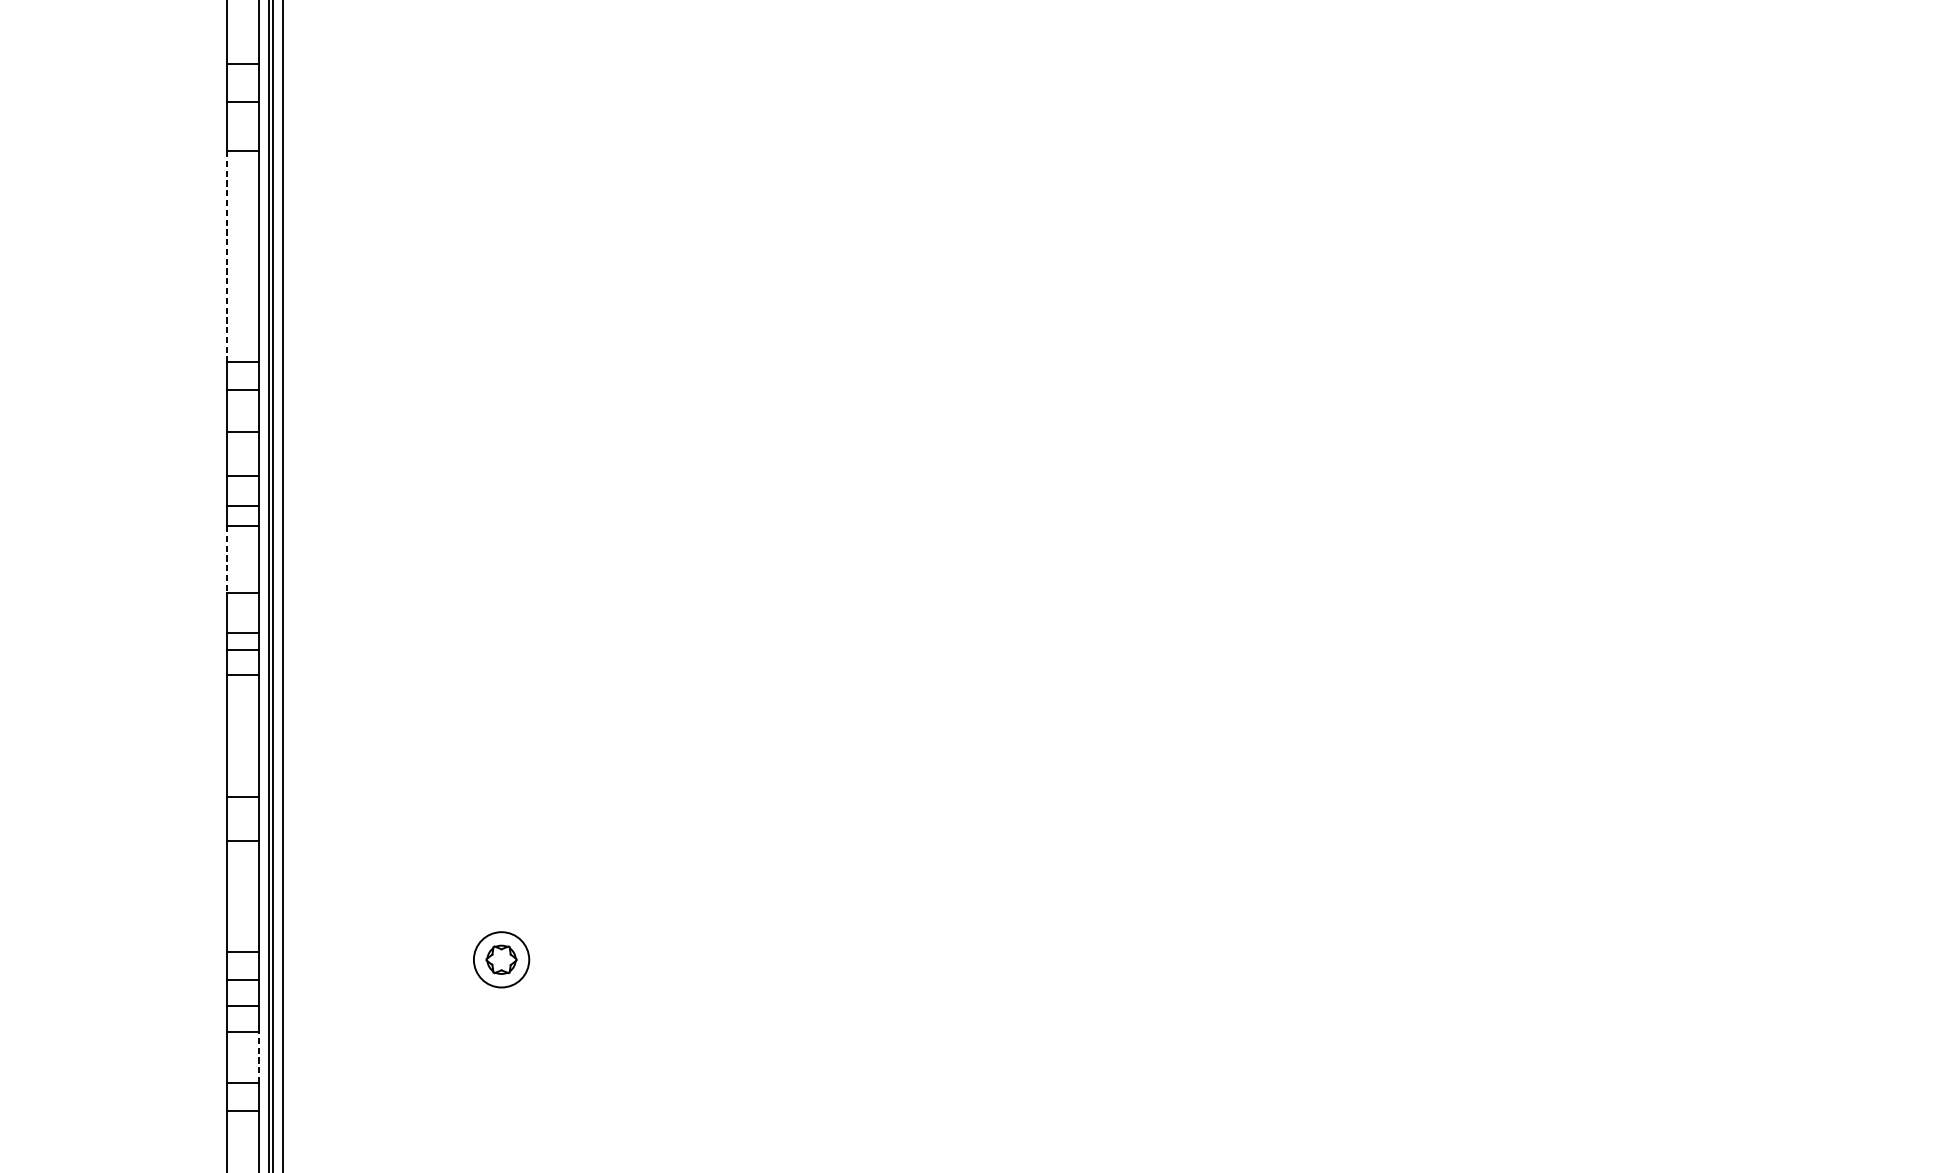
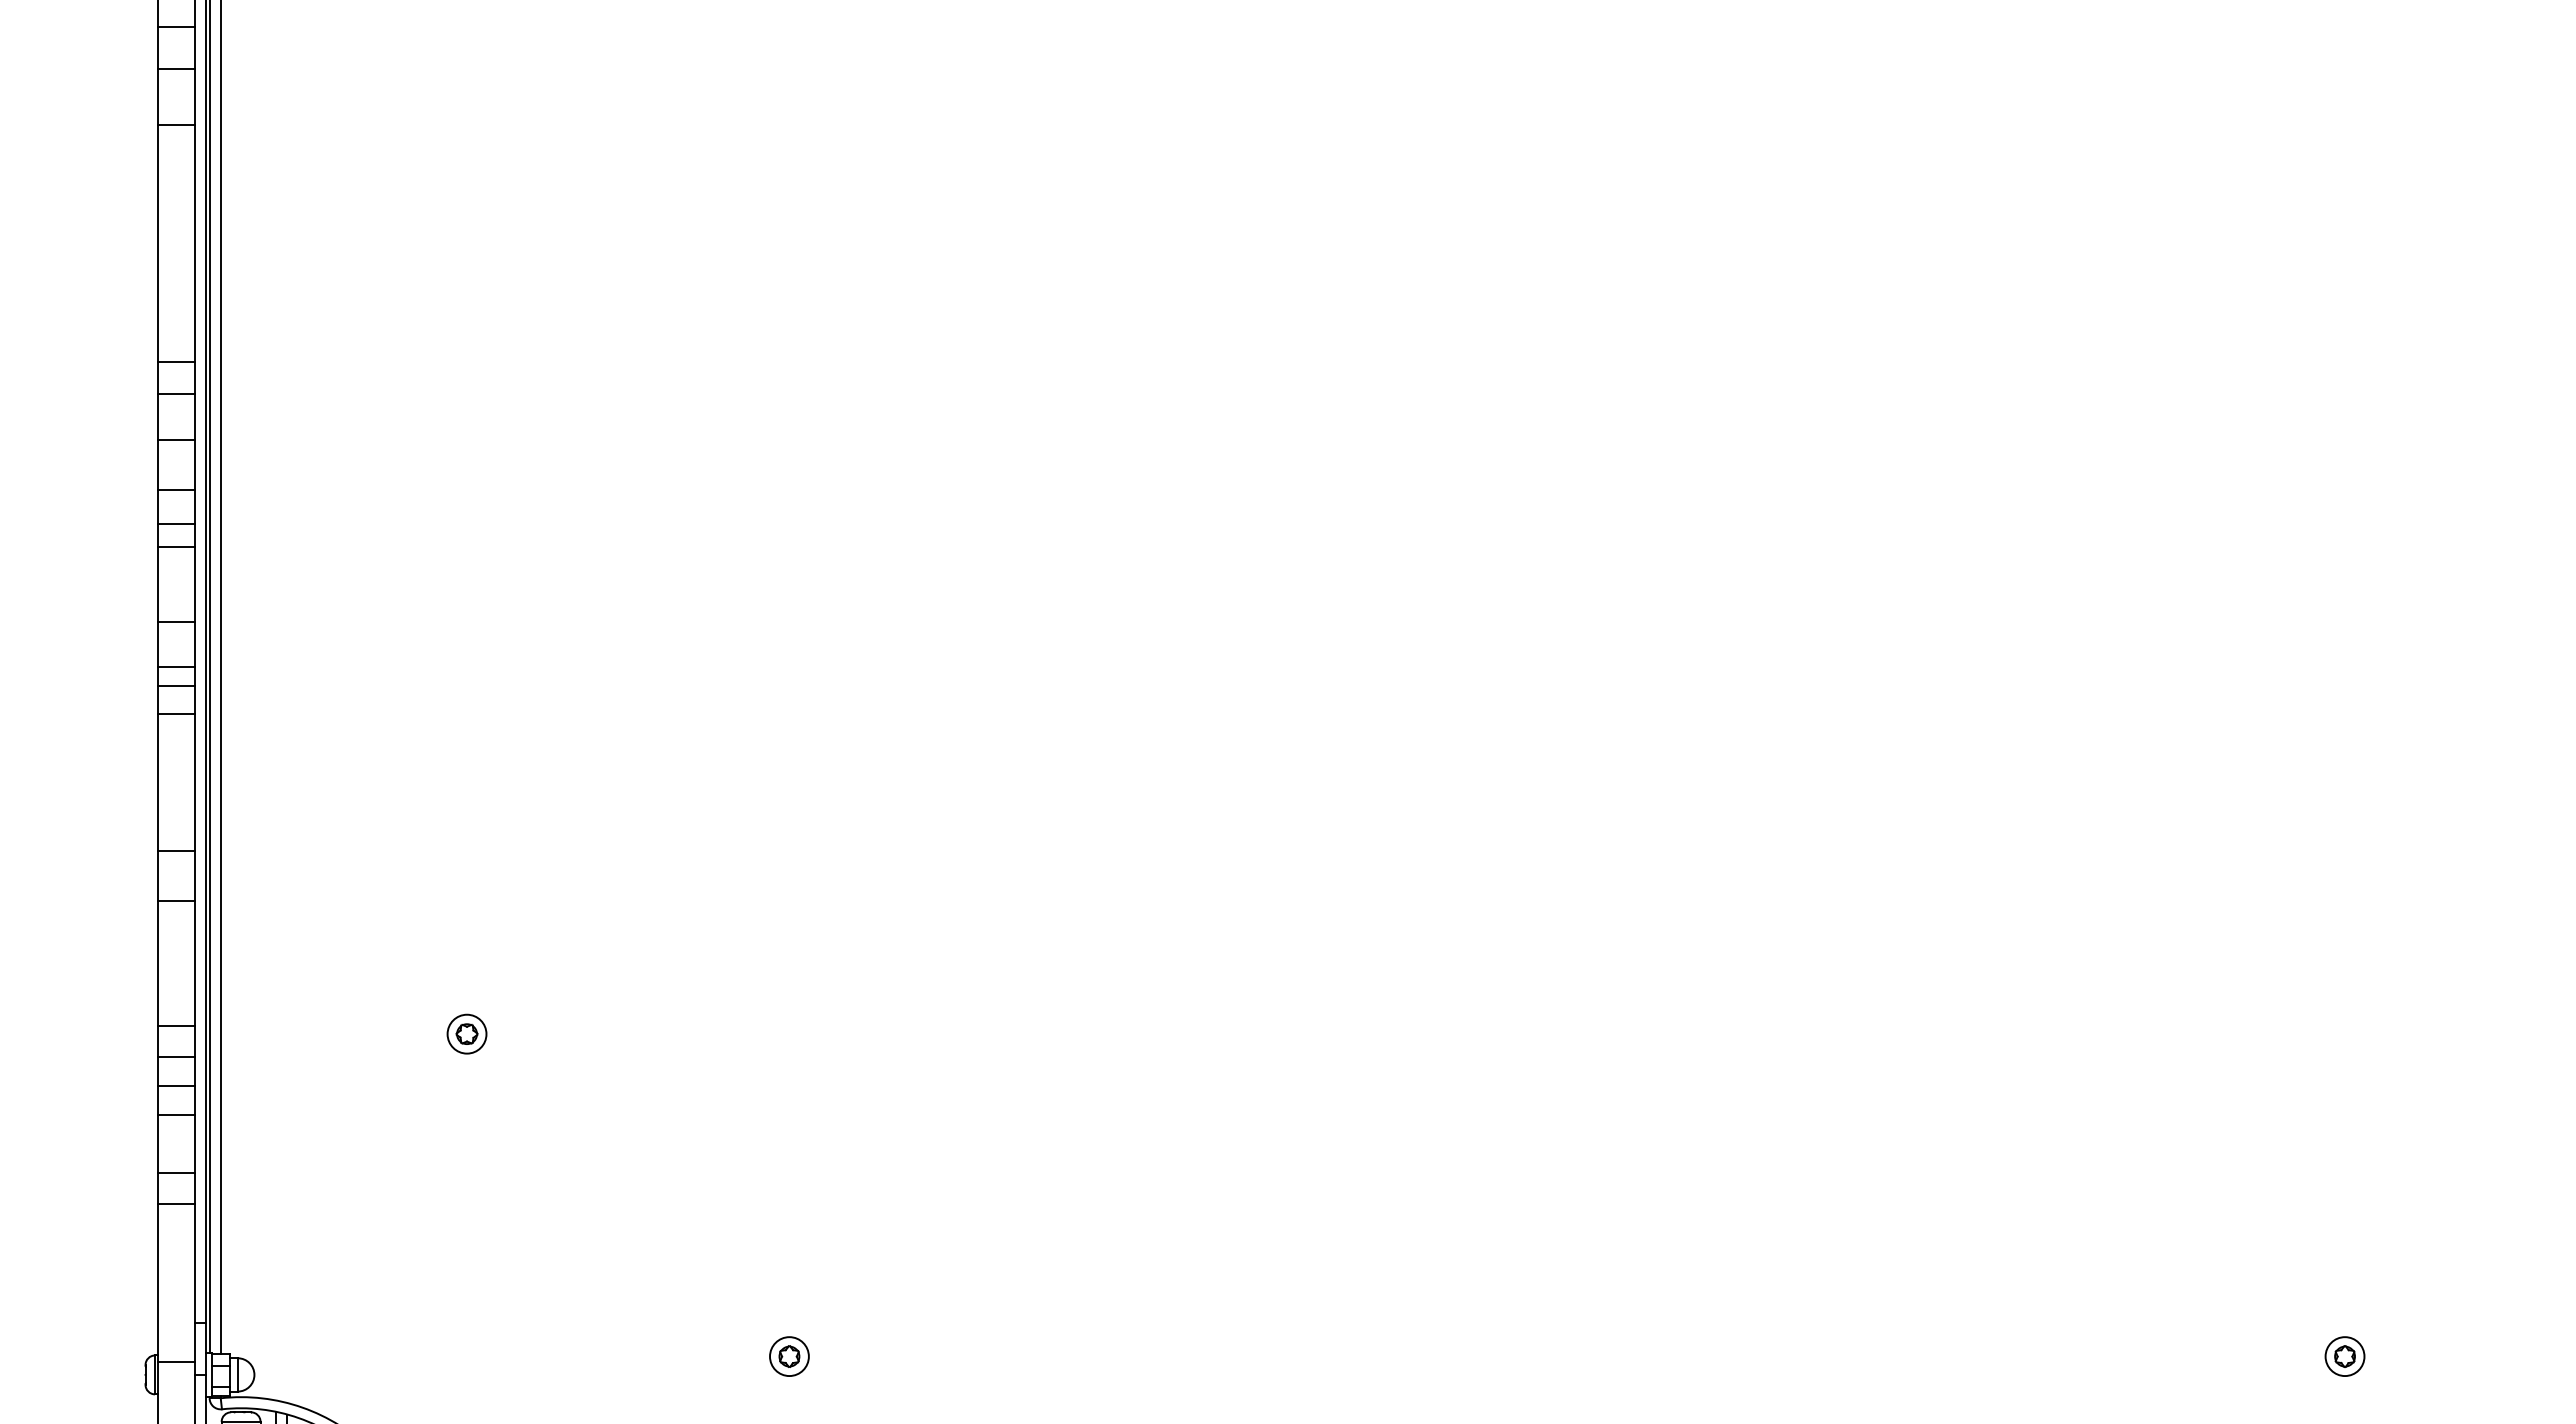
line: (226, 256) -> (157, 243), dashed -> solid
line: (226, 559) -> (157, 584), dashed -> solid
part: (501, 959) -> (466, 1033), size x0.62
line: (259, 1057) -> (194, 1144), dashed -> solid

